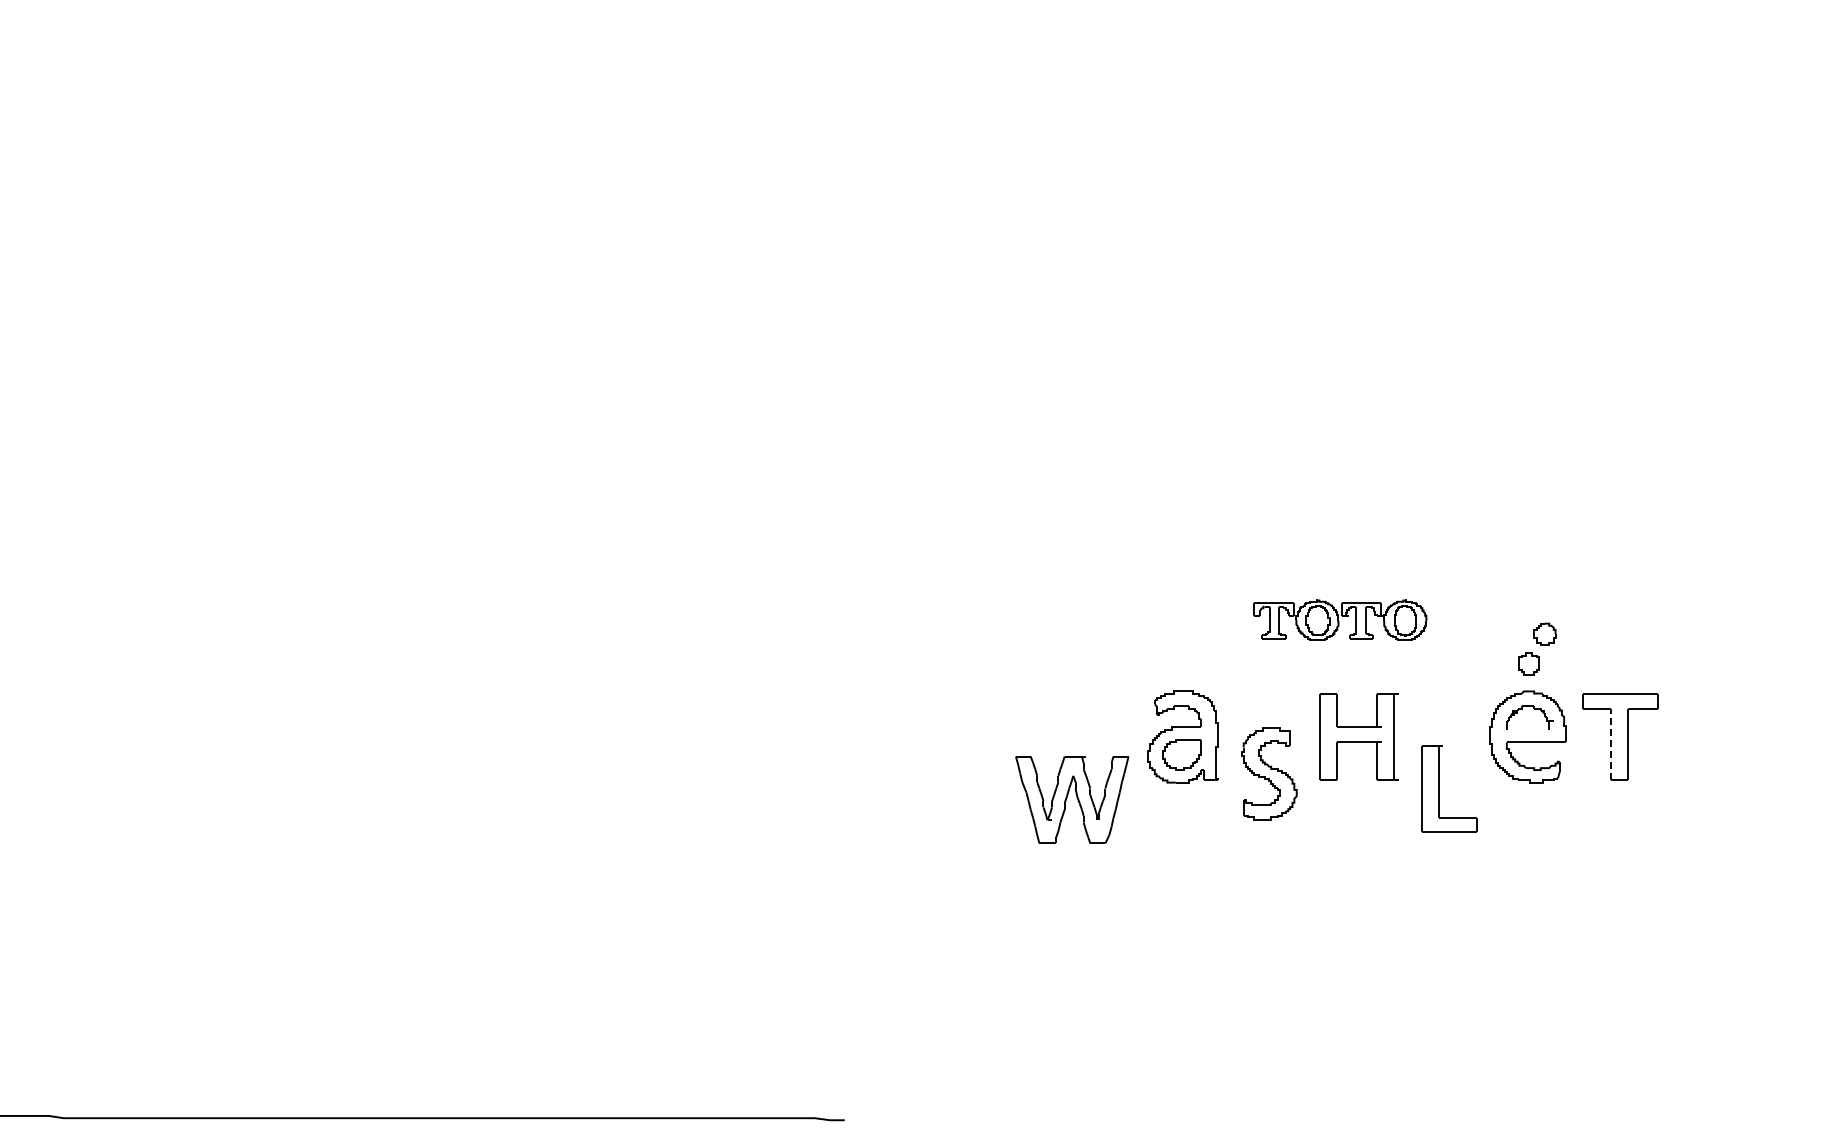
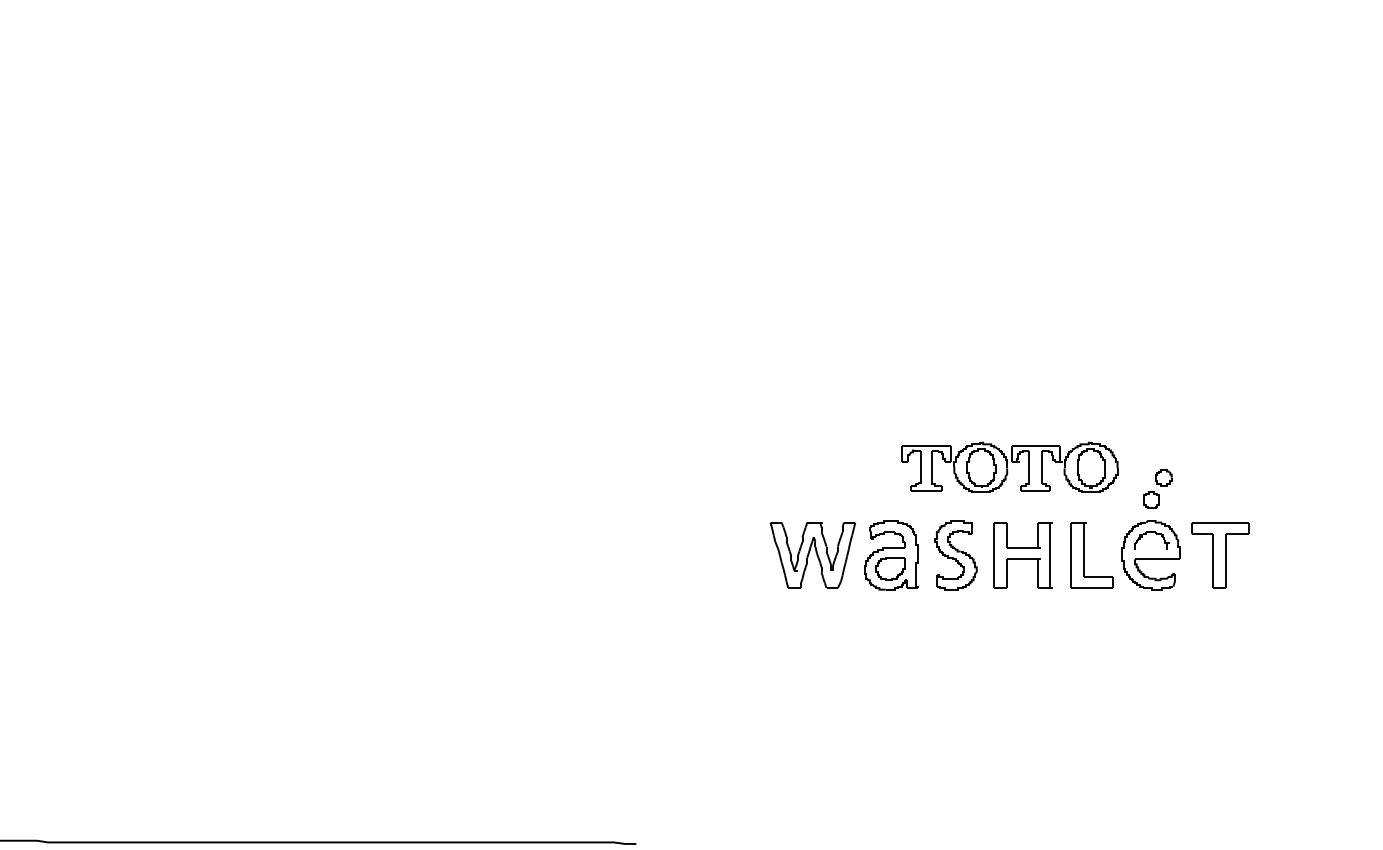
part: (1340, 619) -> (1009, 466), size x1.67
line: (1611, 744) -> (1213, 560), dashed -> solid
part: (1269, 773) -> (956, 554), moved
part: (1439, 788) -> (1084, 554), moved
part: (1072, 799) -> (813, 554), moved

